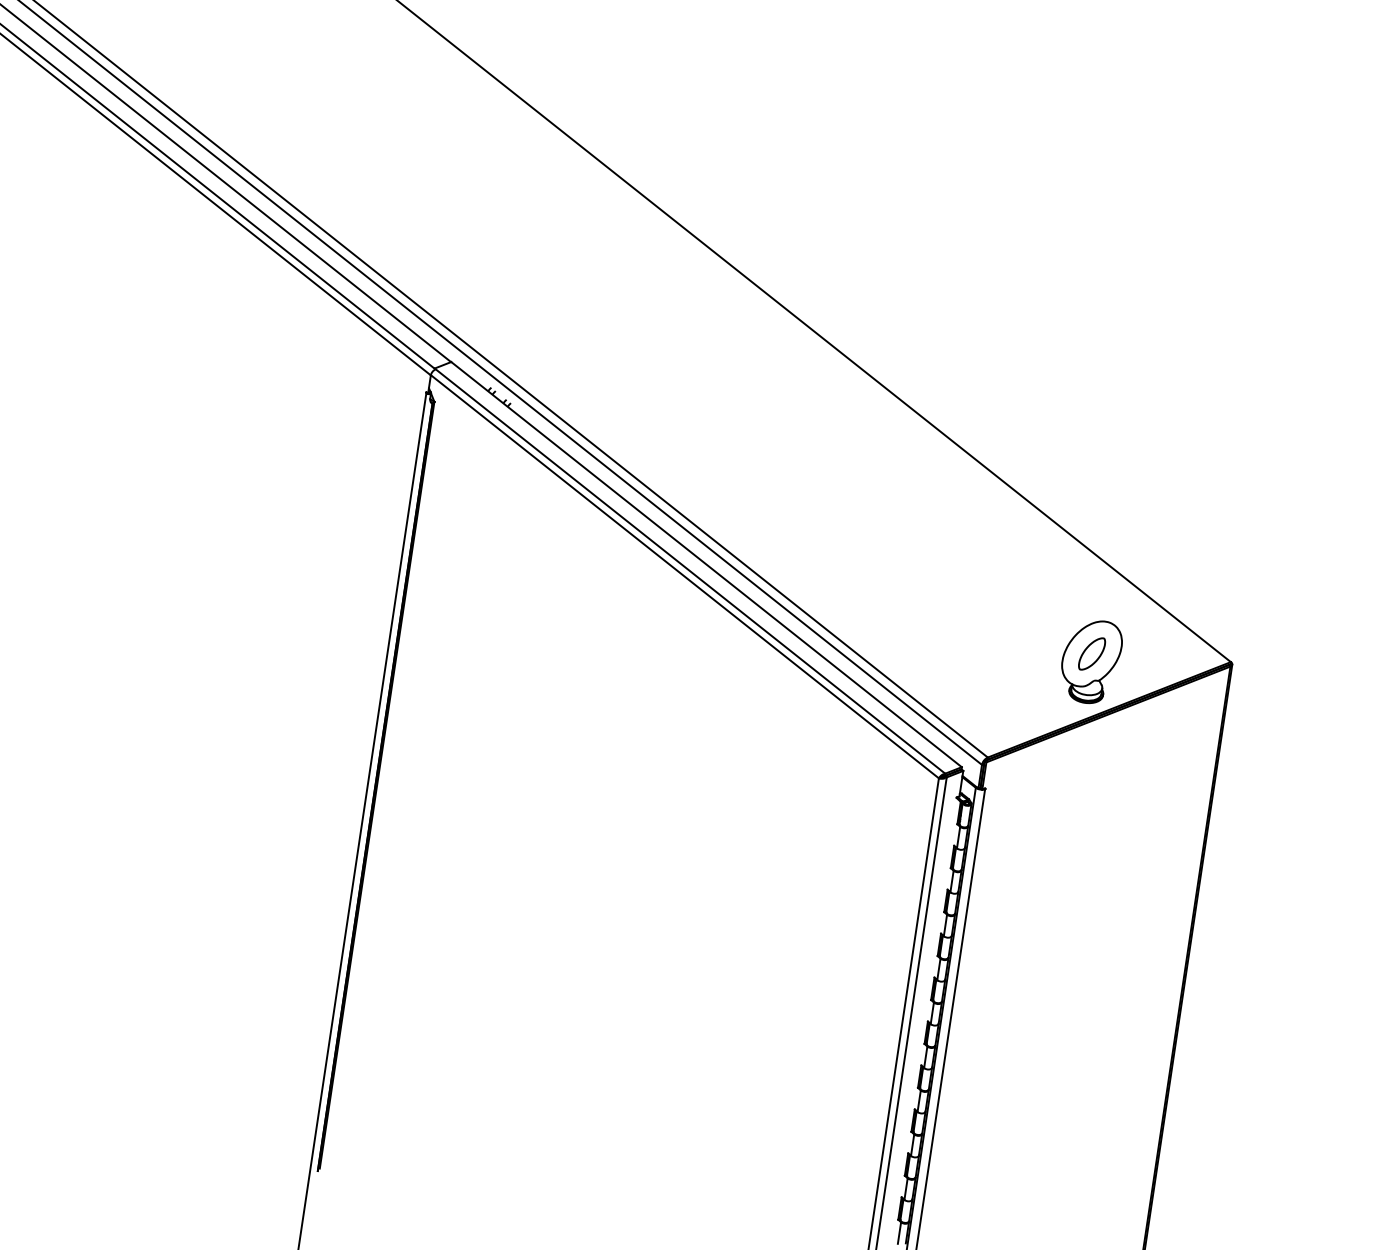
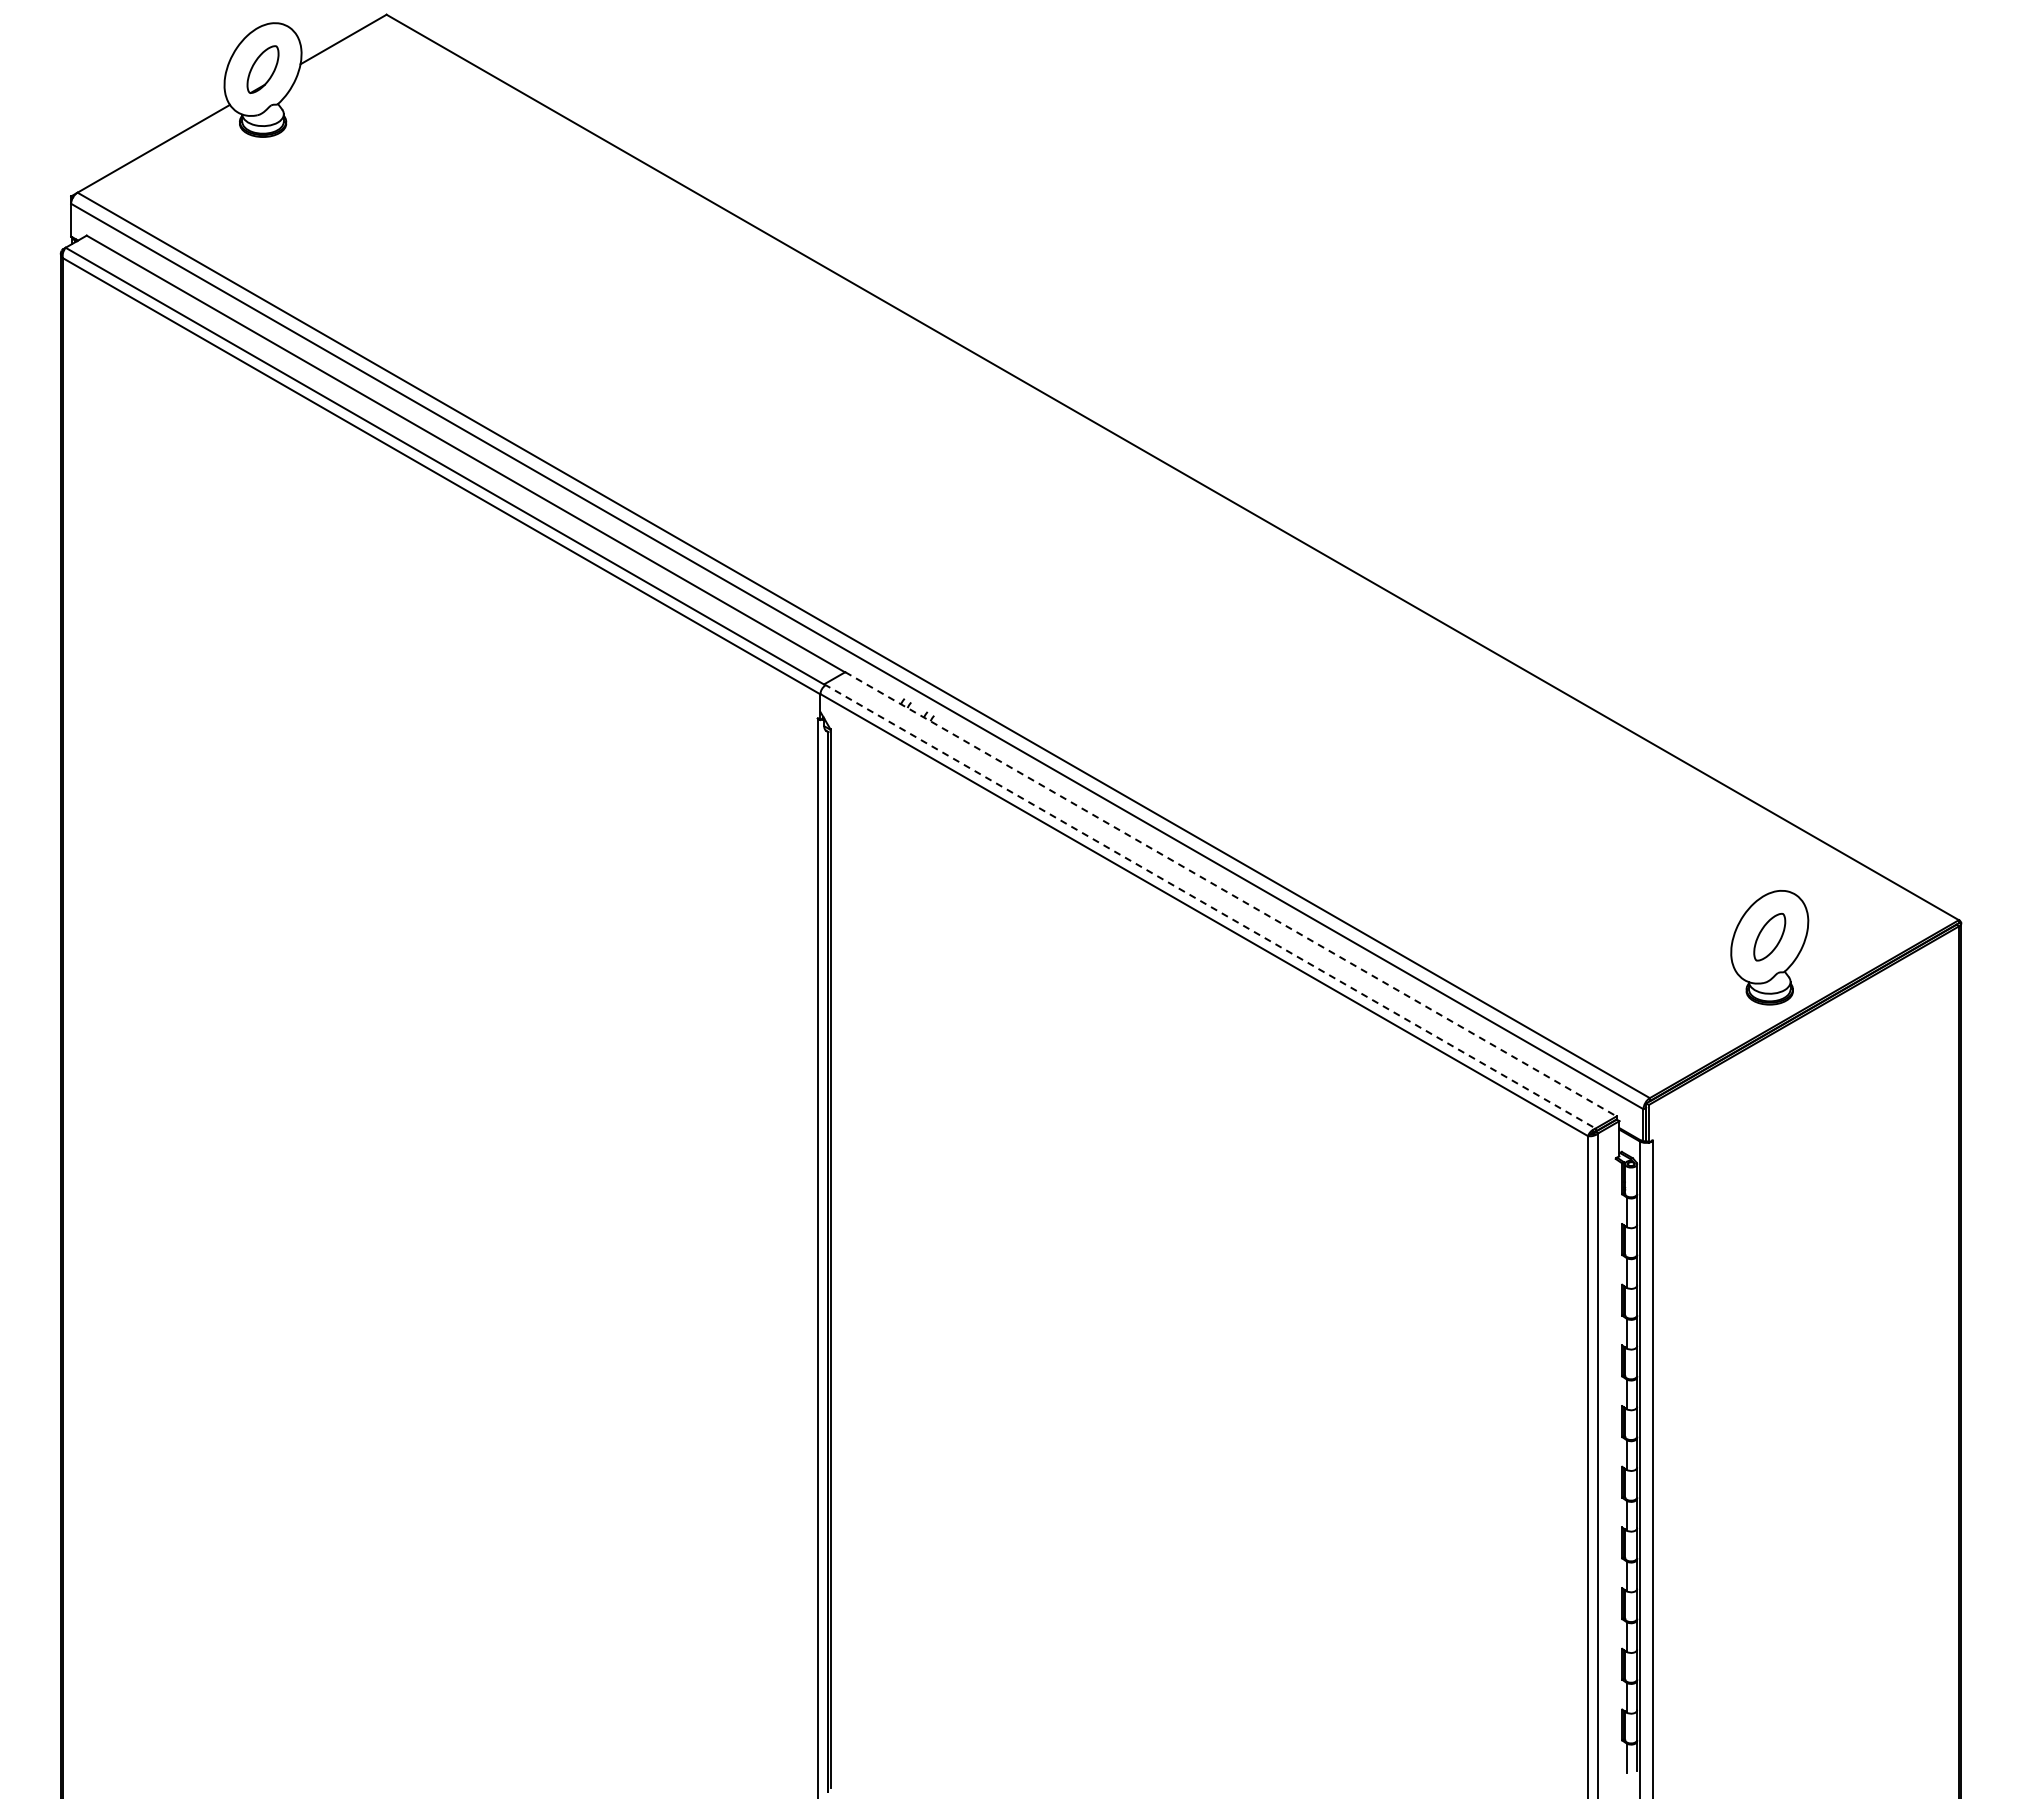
line: (706, 564) -> (1231, 894), solid -> dashed
line: (690, 571) -> (1210, 906), solid -> dashed

